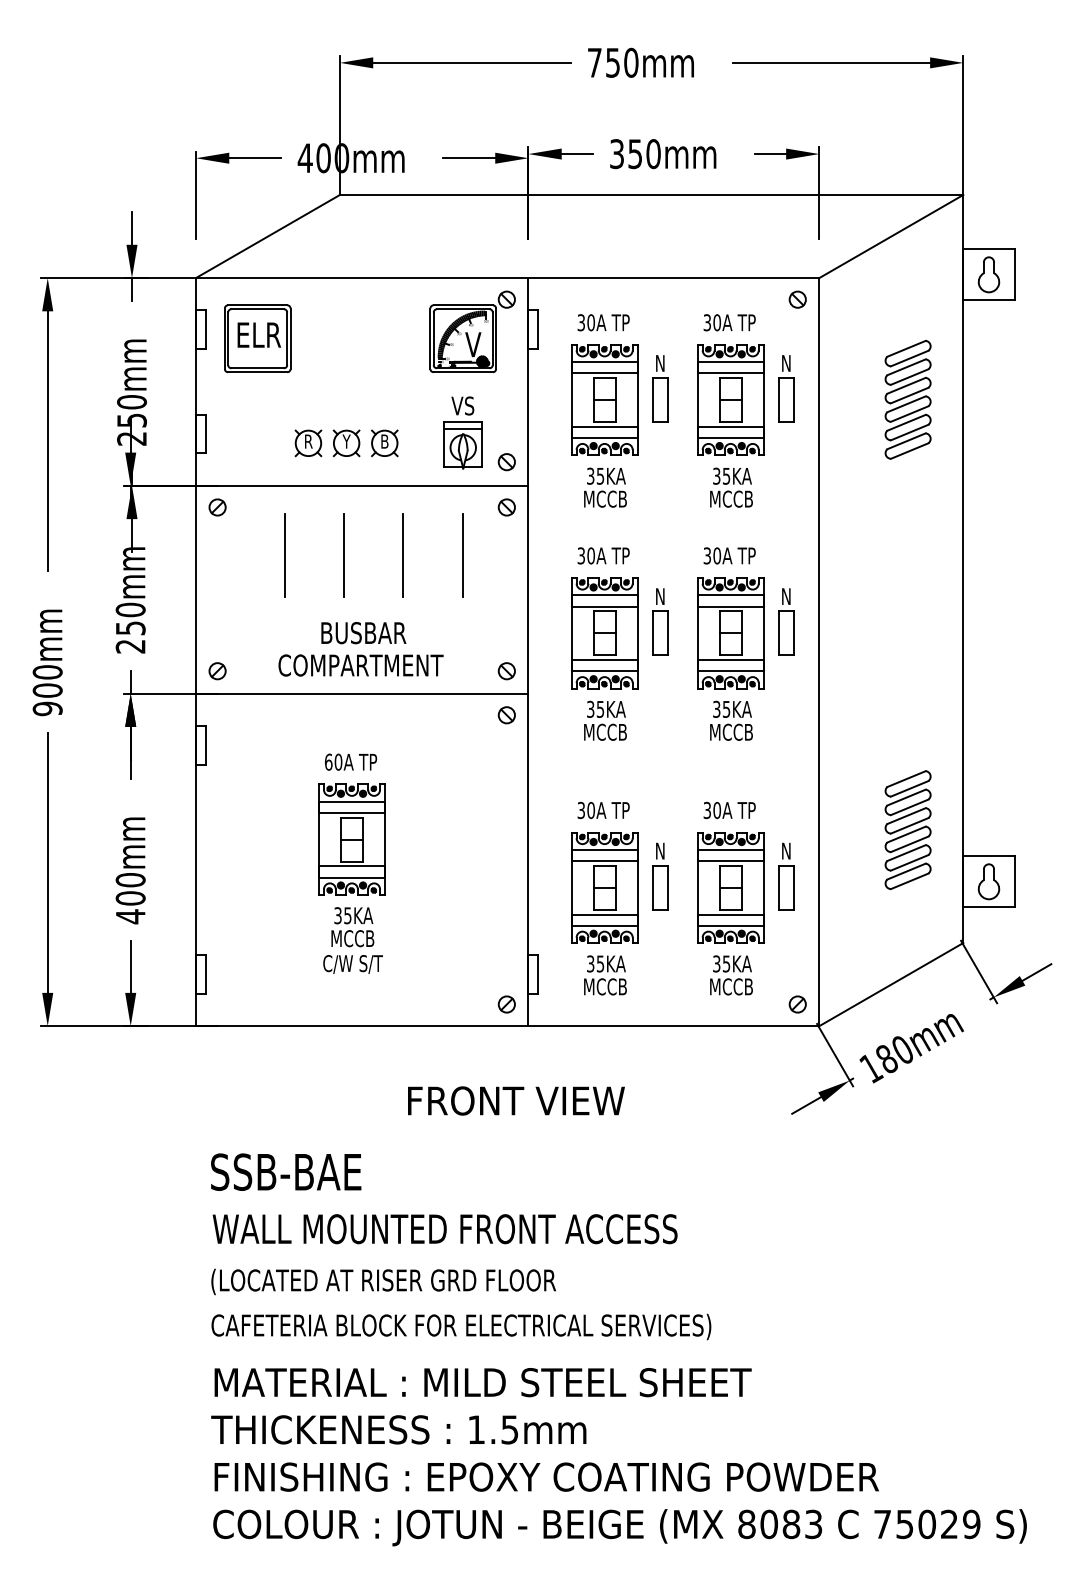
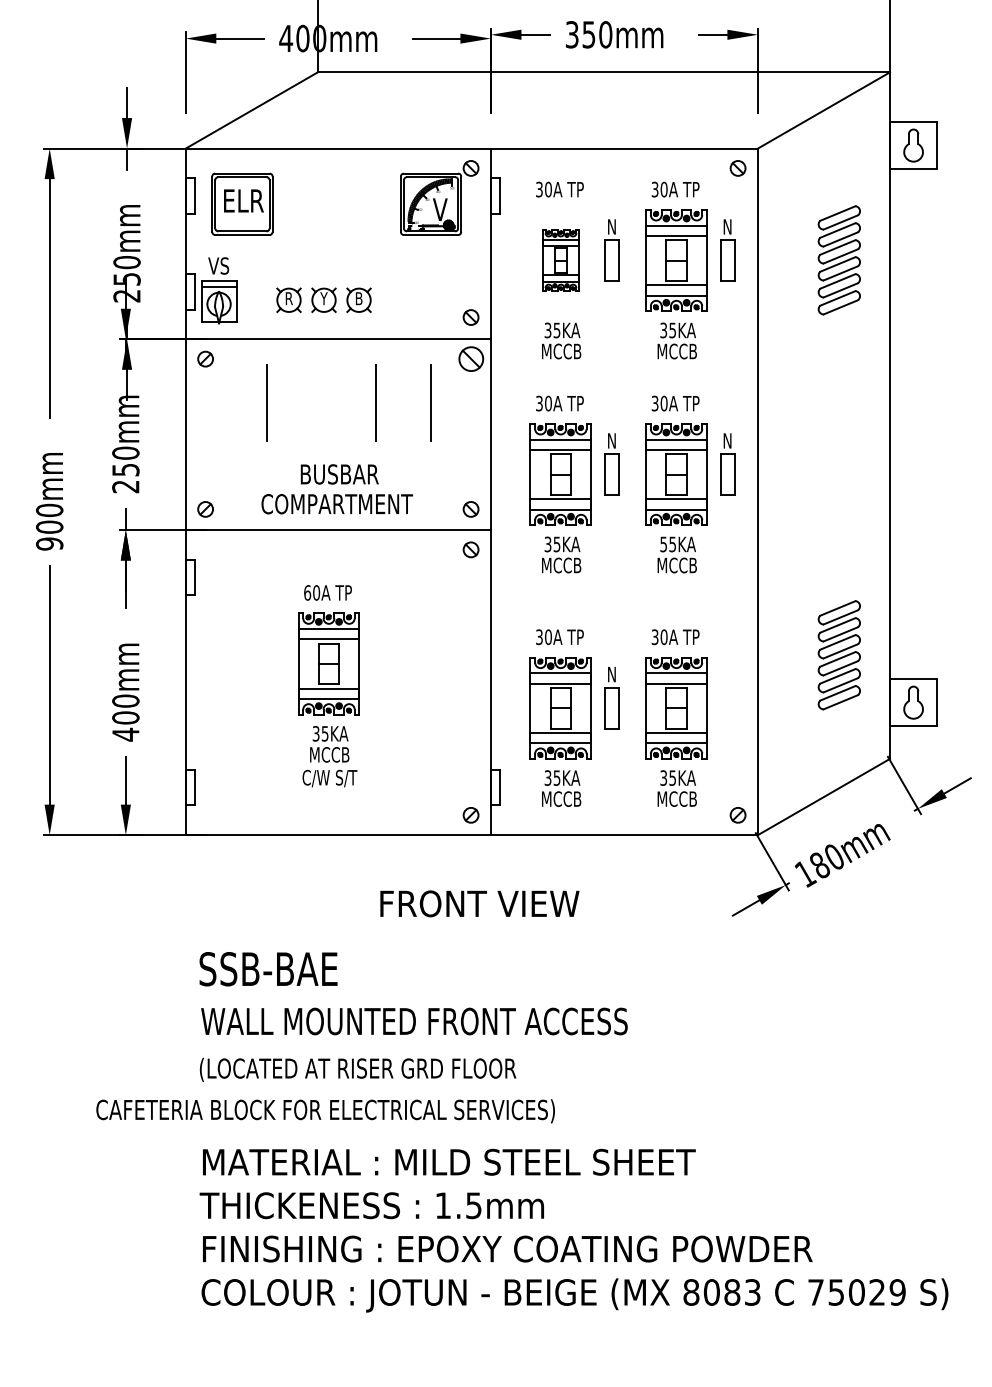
part: (604, 399) -> (560, 260), size x0.6
part: (462, 432) -> (218, 290), moved
part: (506, 507) -> (470, 359), size x1.6
line: (344, 554) -> (322, 402), removed
text: (716, 708) -> (663, 543), 35KA -> 55KA
part: (786, 876) -> (727, 697), removed
text: (461, 1326) -> (325, 1110), moved

